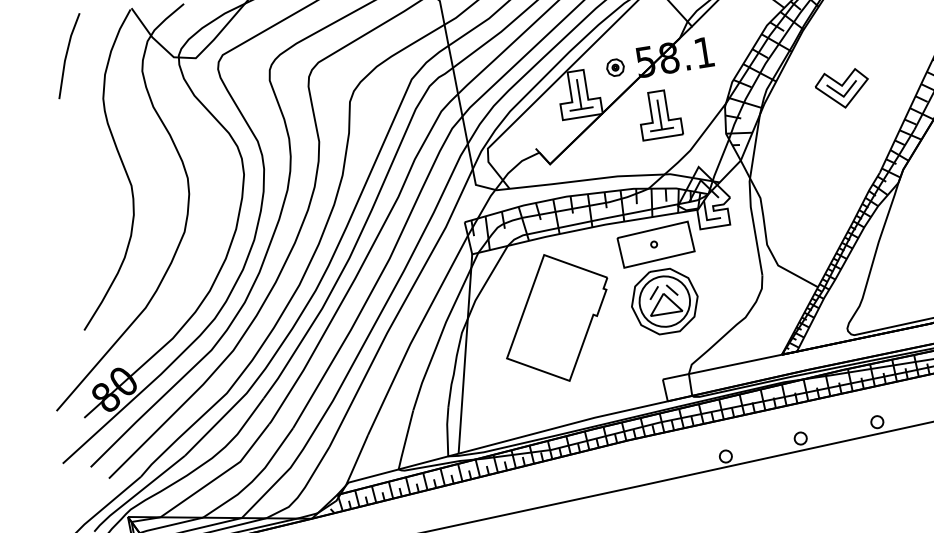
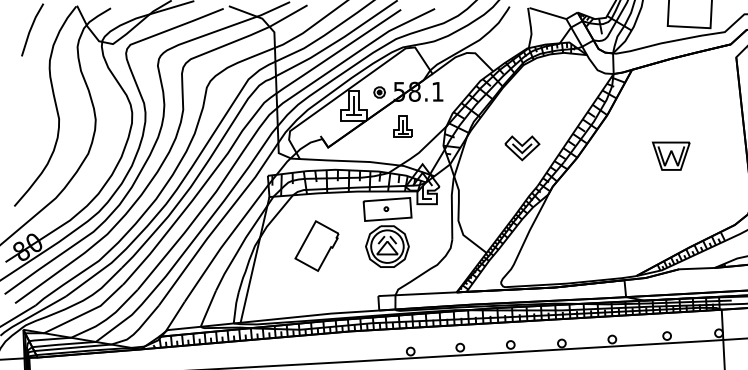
part: (843, 89) -> (522, 148), moved
part: (658, 114) -> (402, 126), size x0.7
part: (555, 317) -> (316, 245), size x0.6

